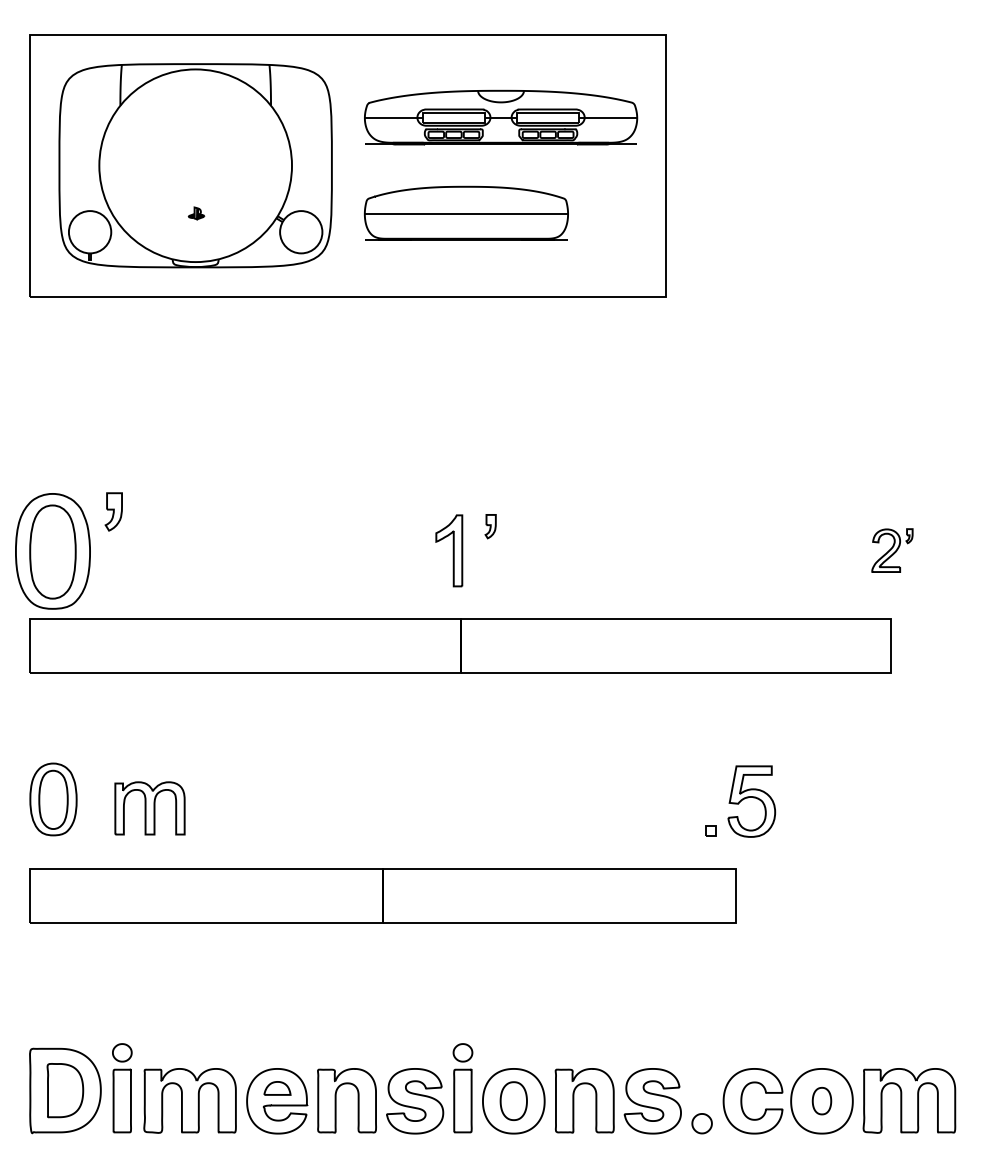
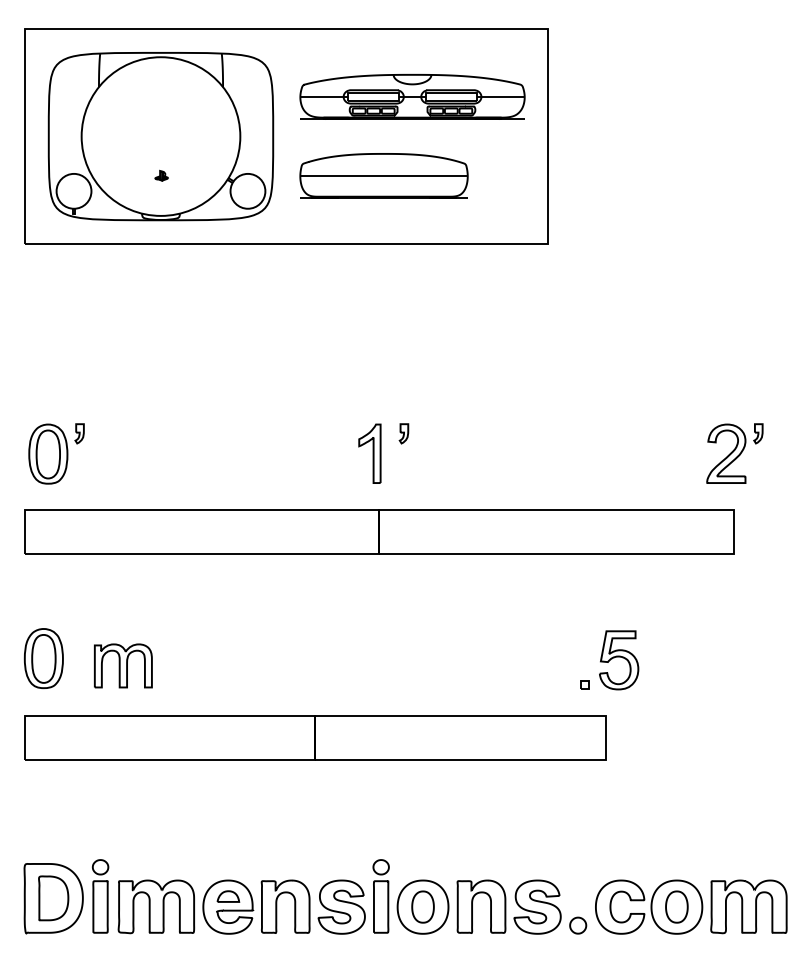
part: (68, 550) -> (56, 453), size x0.62
part: (891, 550) -> (734, 453), size x1.67
part: (821, 1100) -> (676, 906), size x1.43

